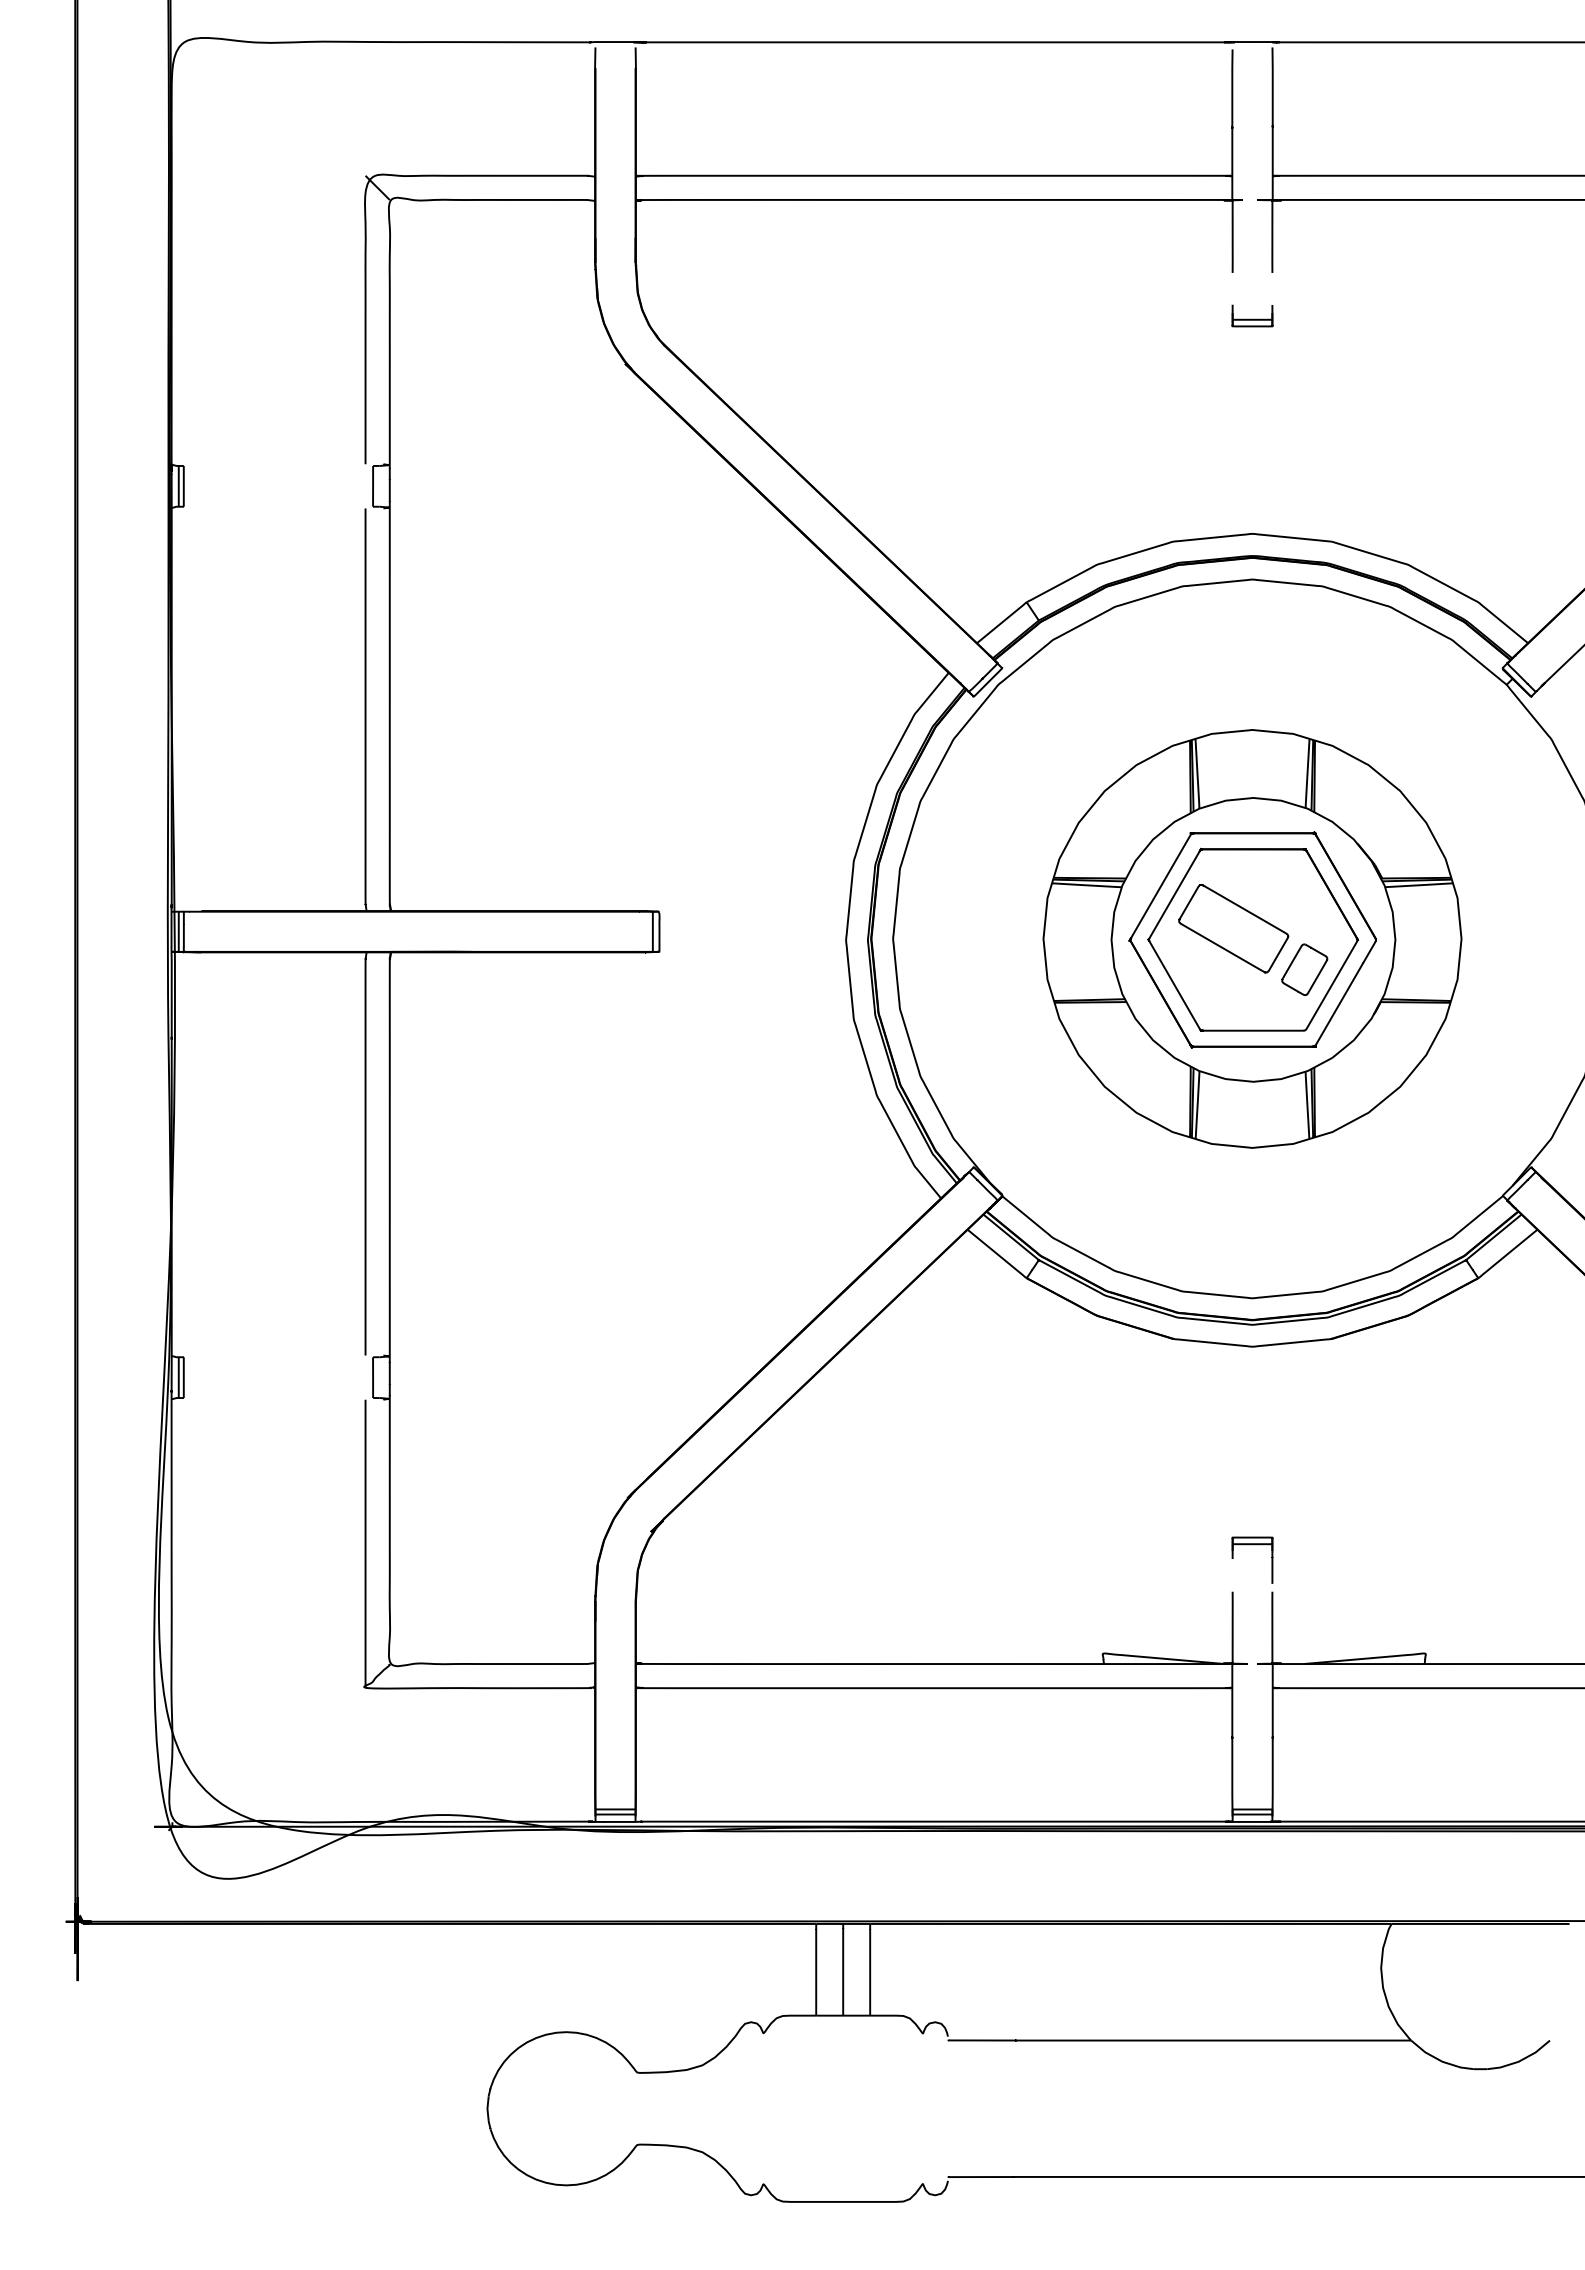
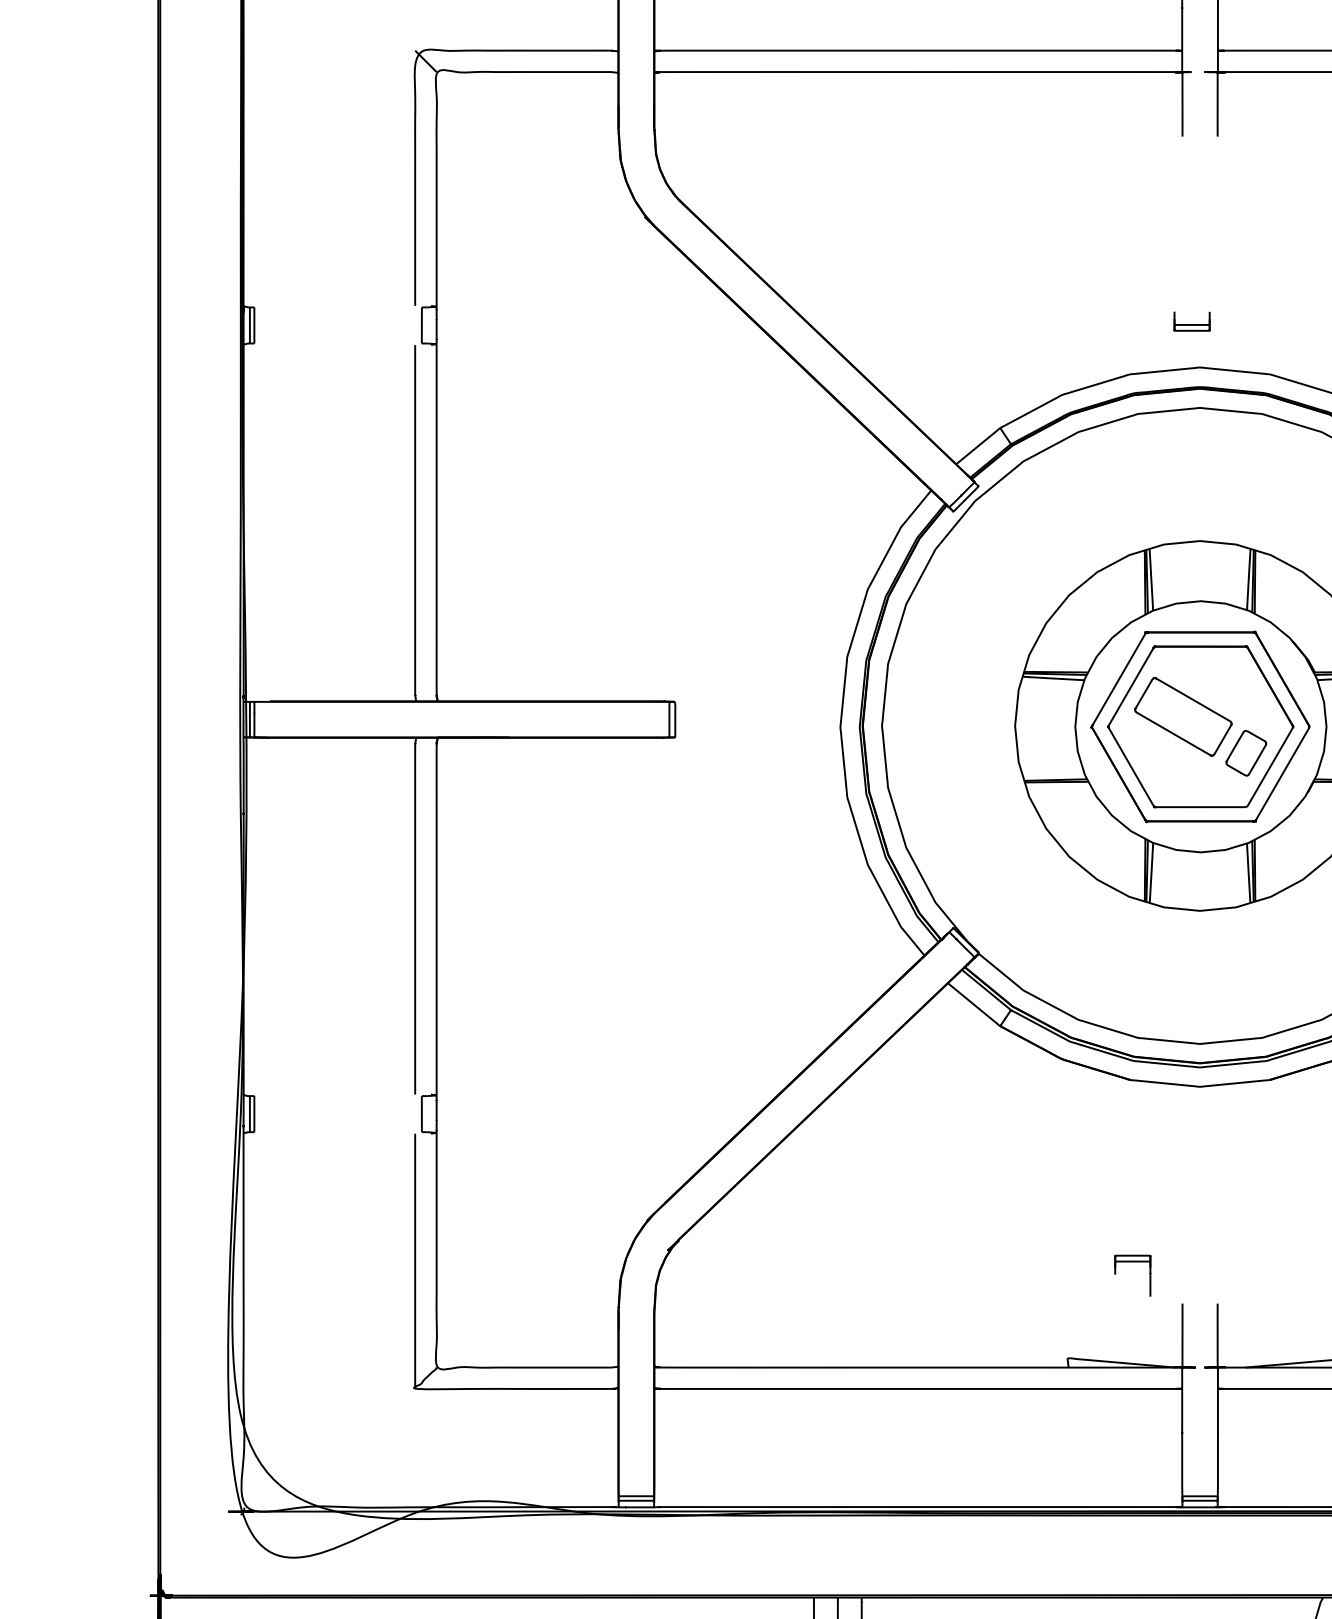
part: (1252, 315) -> (1192, 321), moved
part: (1252, 1545) -> (1132, 1262), moved

